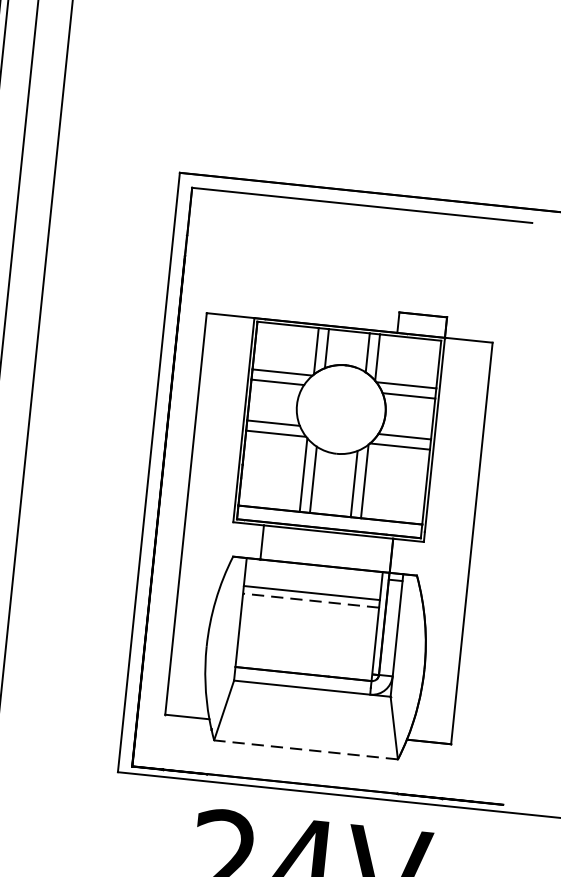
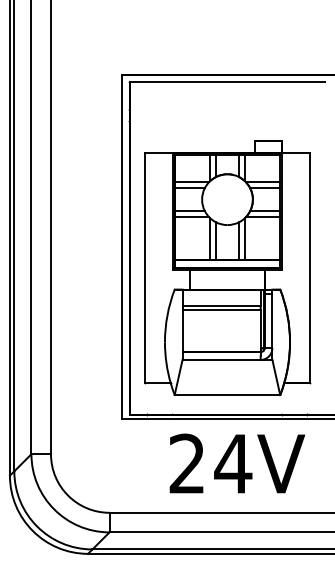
line: (310, 601) -> (221, 310), dashed -> solid
line: (306, 750) -> (227, 395), dashed -> solid

